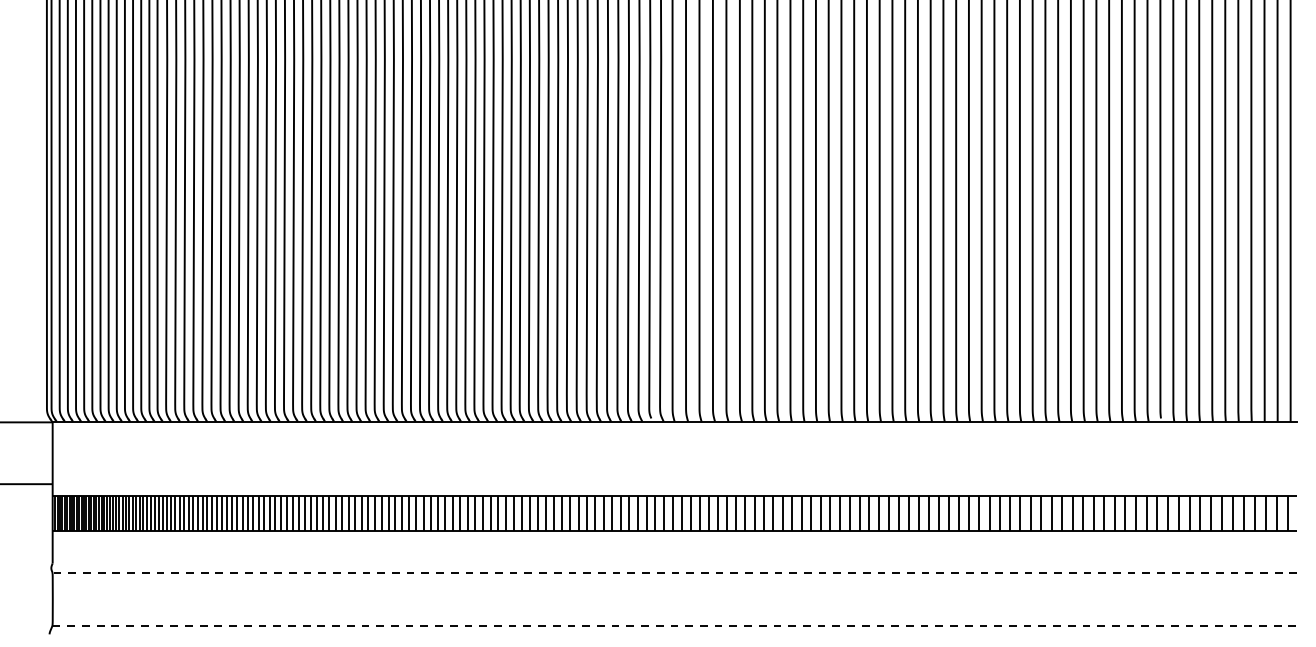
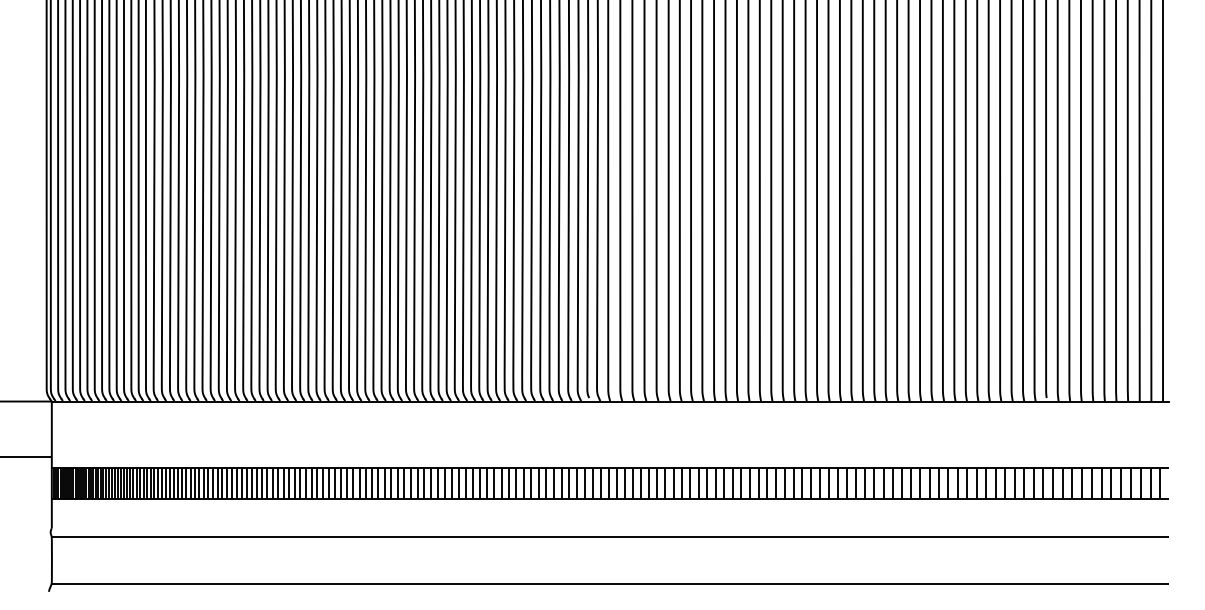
line: (675, 572) -> (610, 536), dashed -> solid
line: (675, 625) -> (610, 583), dashed -> solid

